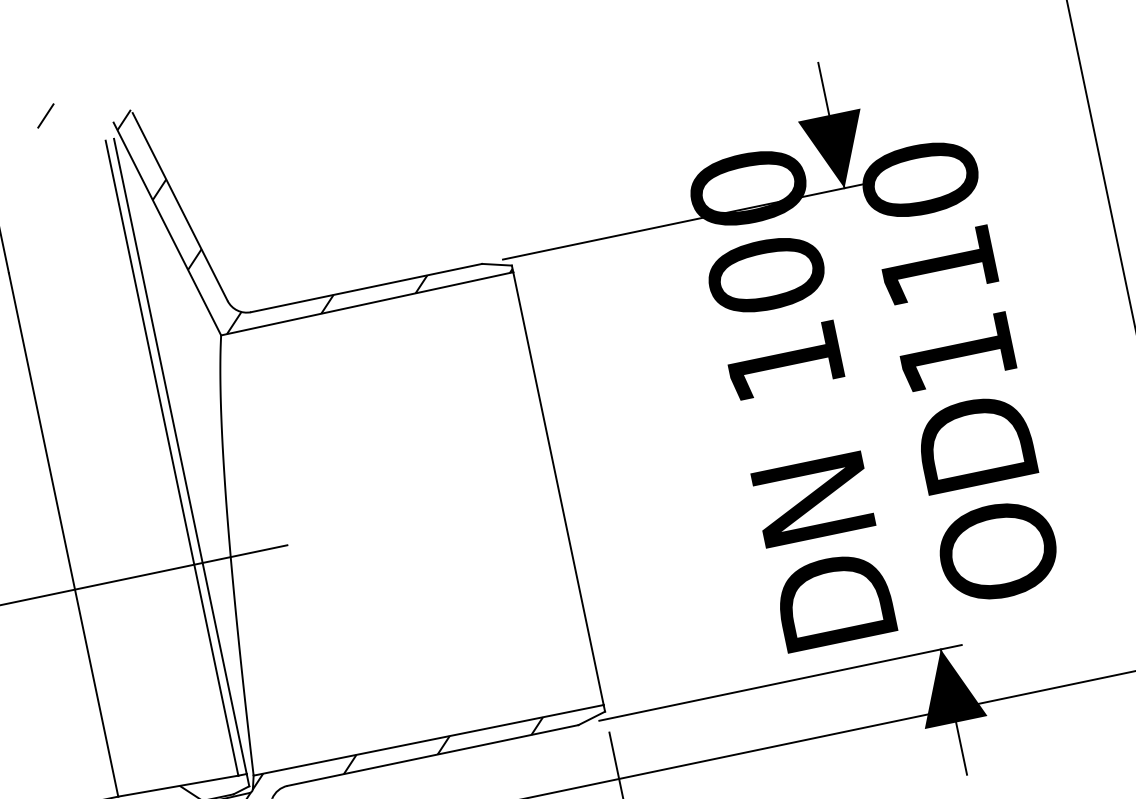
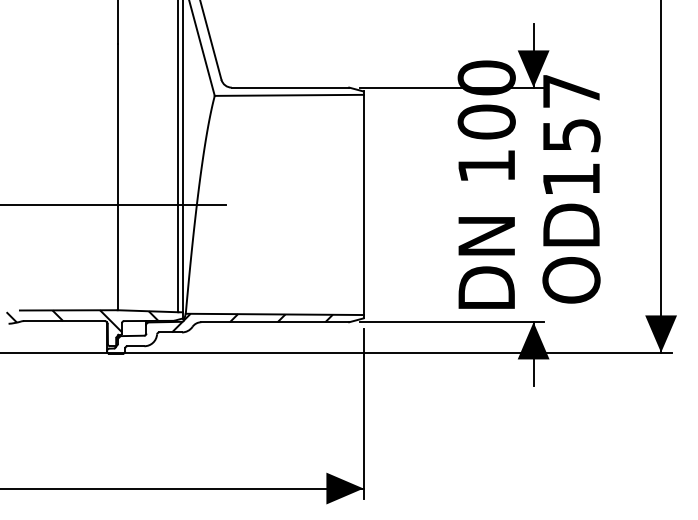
text: (929, 221) -> (571, 112), 110 -> 157
hatch: (331, 227) -> (279, 54), removed

